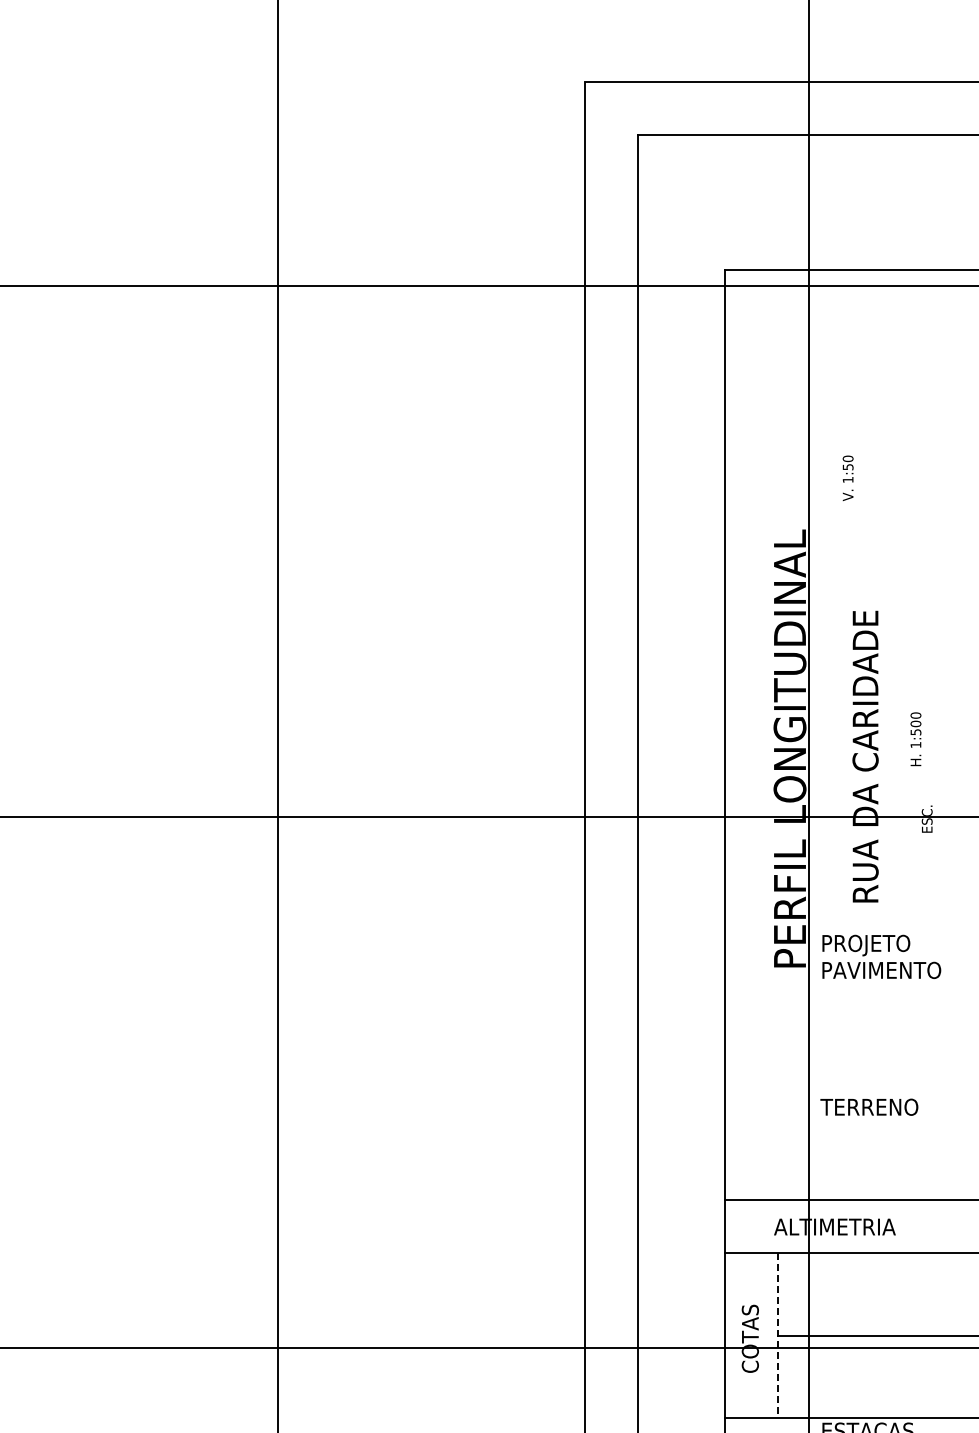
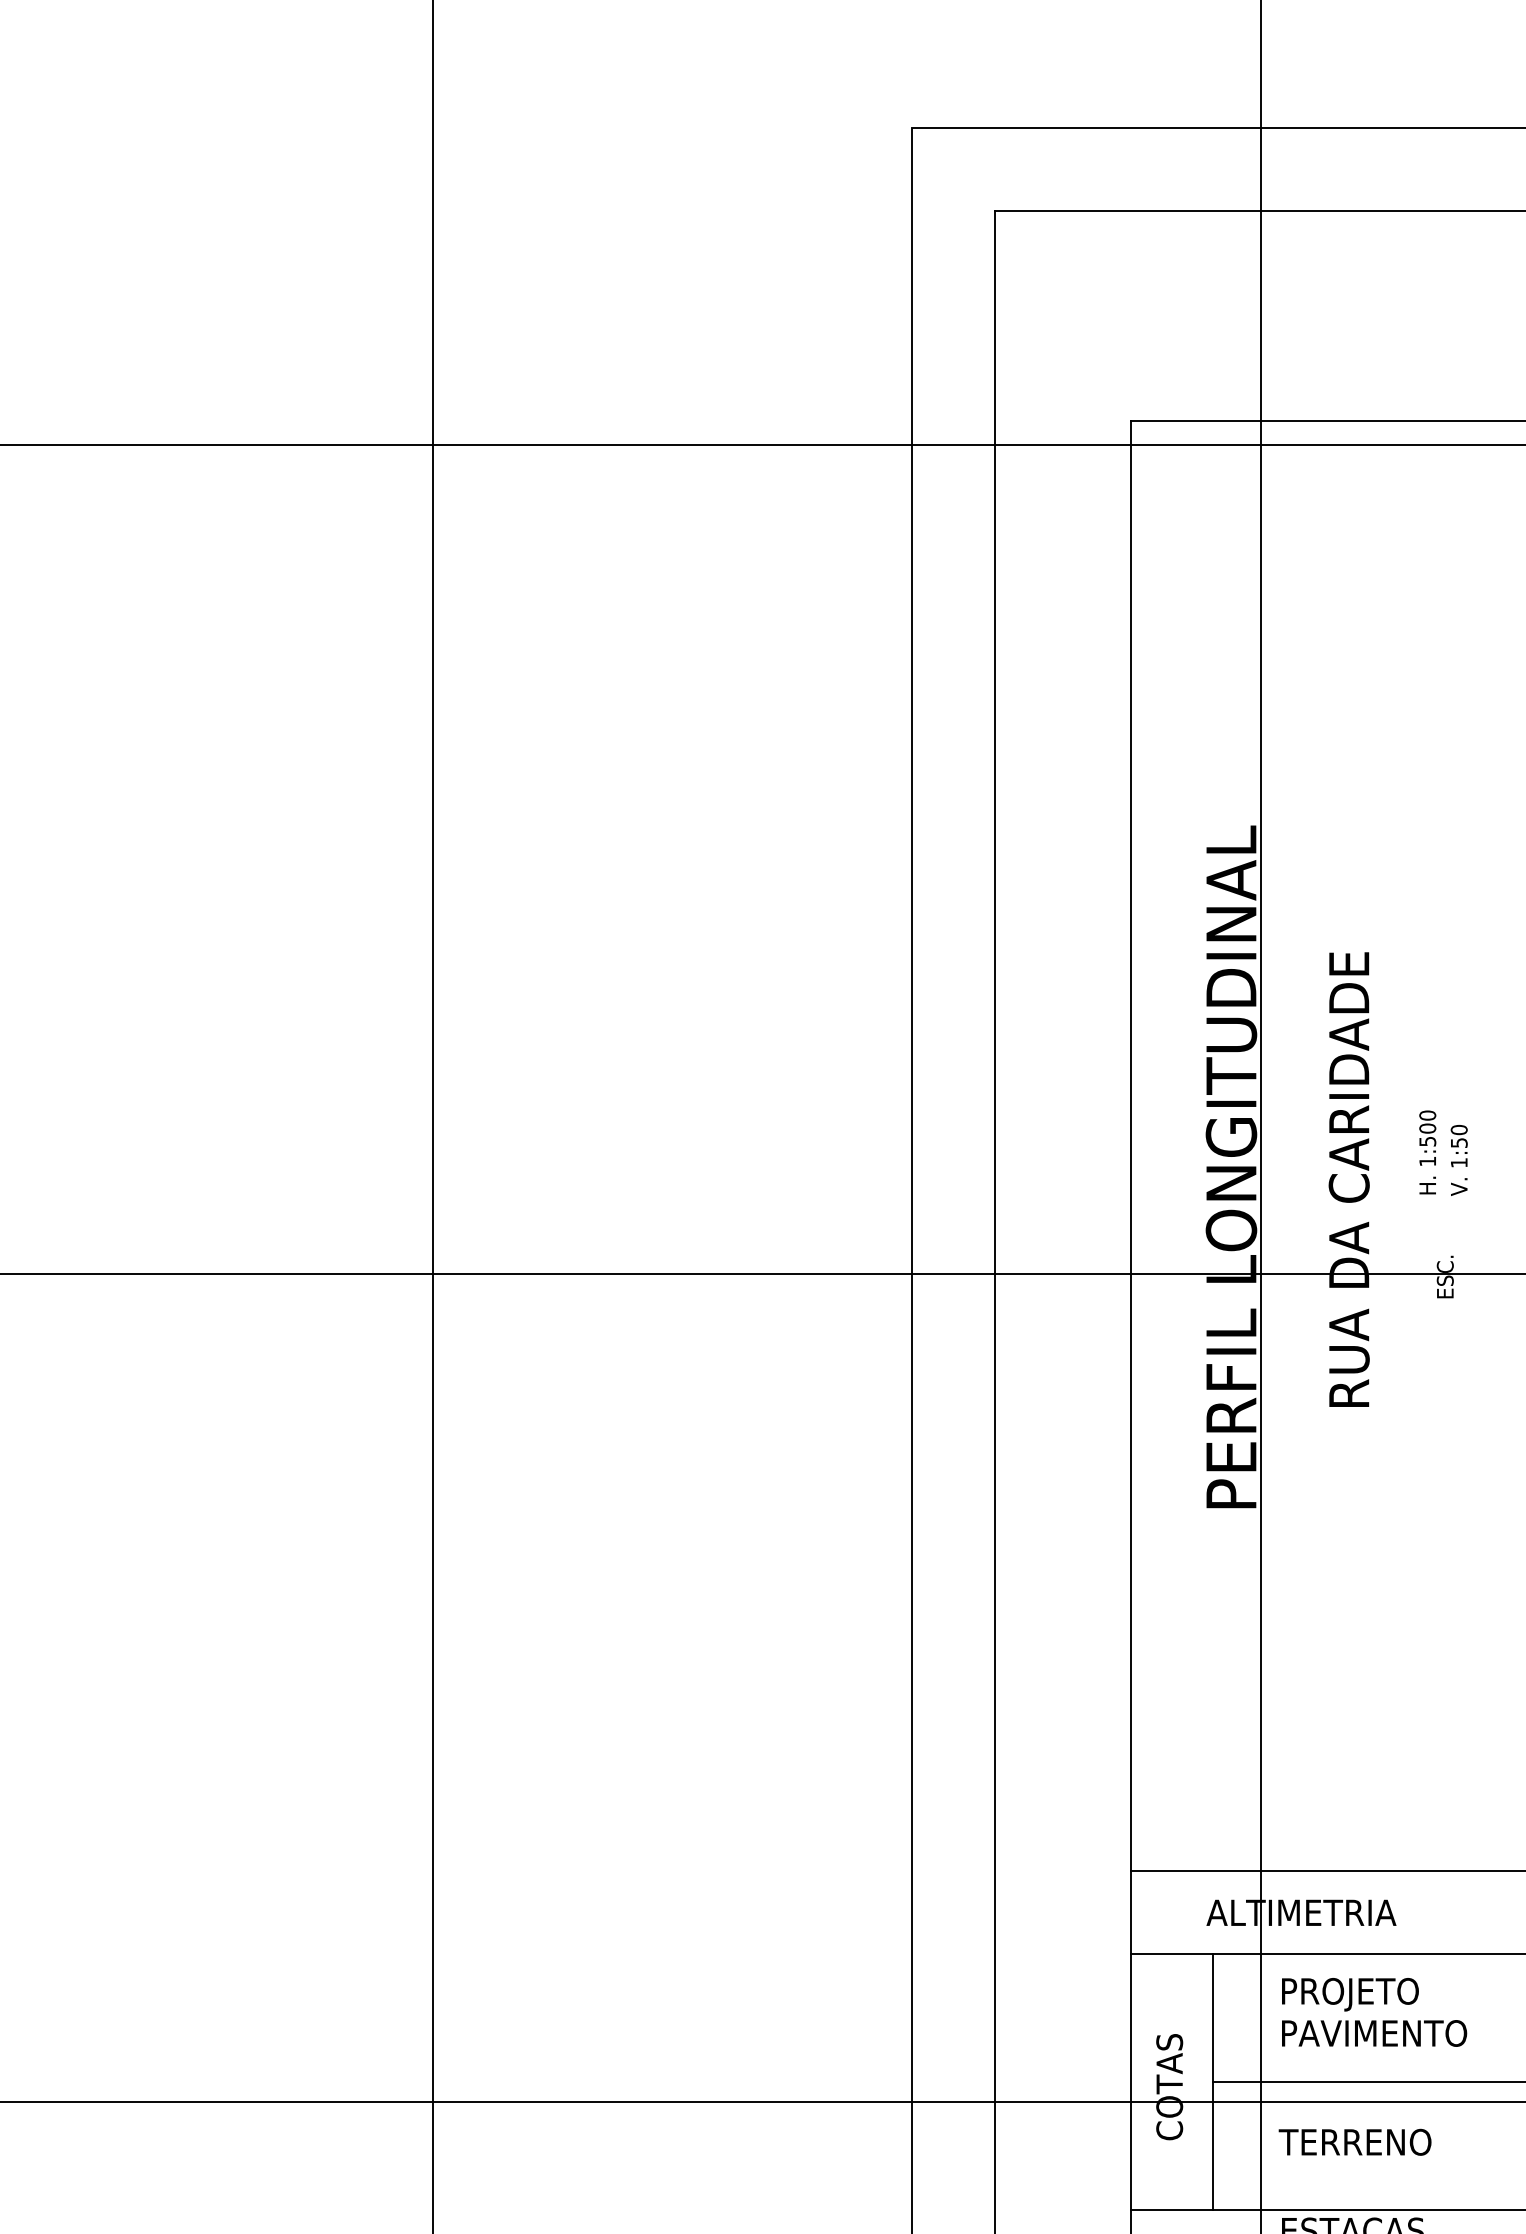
text: (847, 477) -> (1458, 1159), moved
text: (881, 956) -> (1374, 2011), moved
text: (869, 1106) -> (1355, 2141), moved
line: (778, 1336) -> (1213, 2083), dashed -> solid

